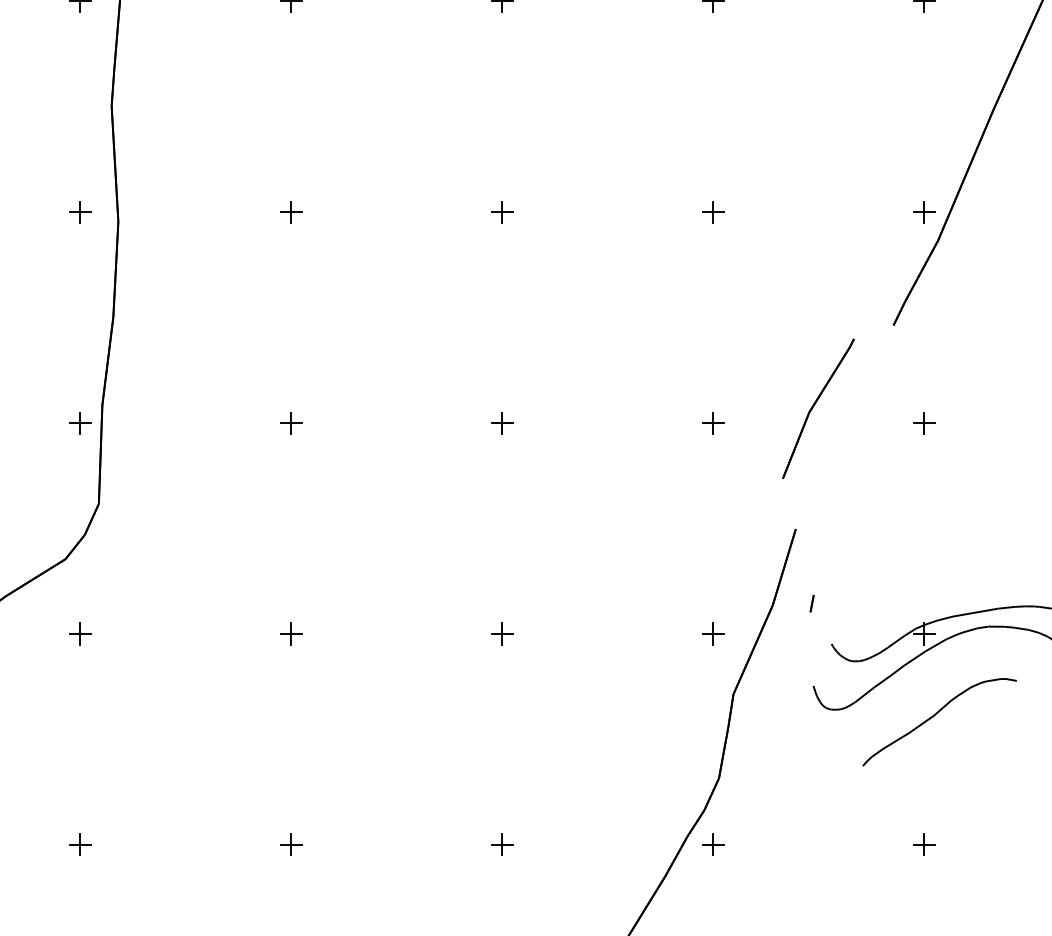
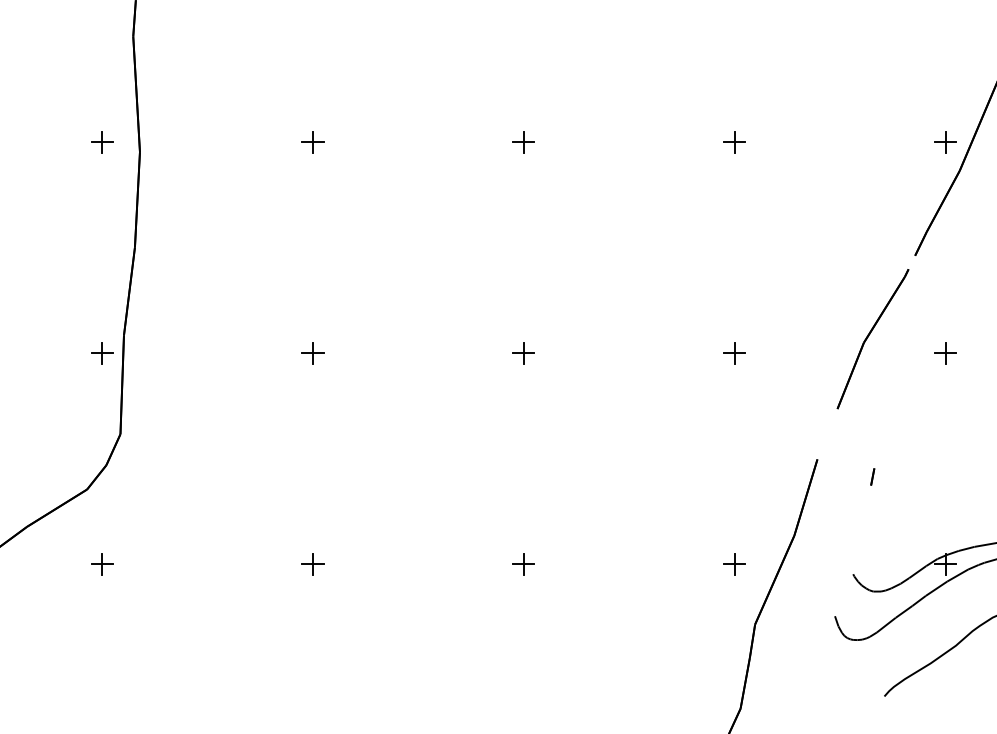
part: (818, 408) -> (873, 338), moved
line: (811, 603) -> (872, 476), moved

